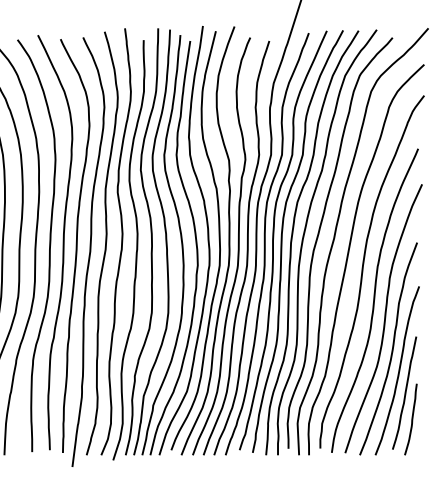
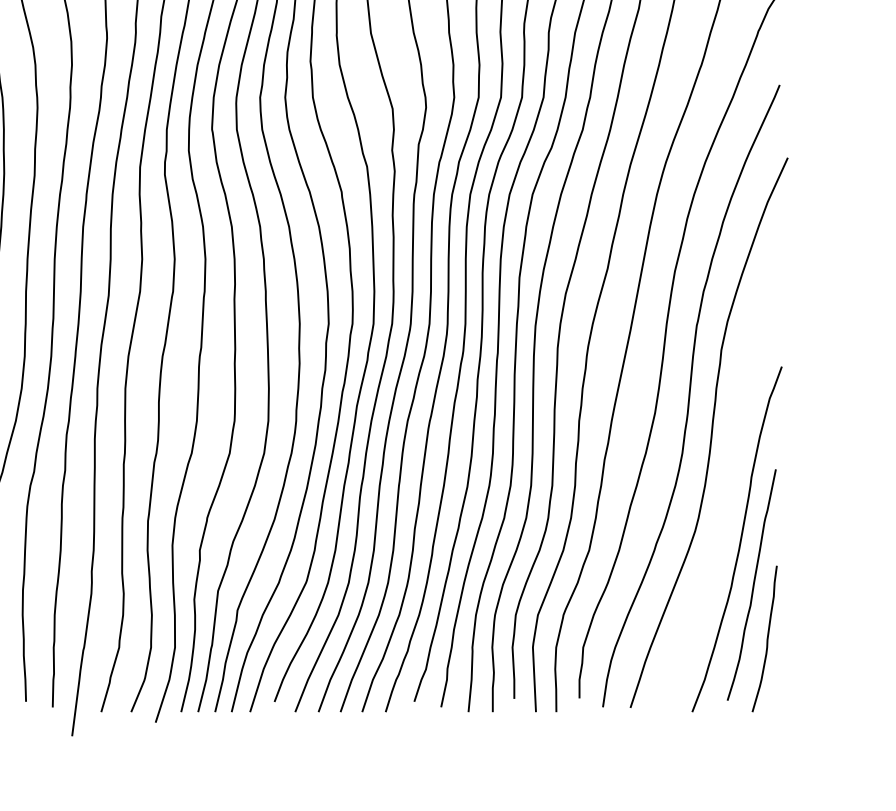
curve: (391, 349) -> (725, 495), removed

